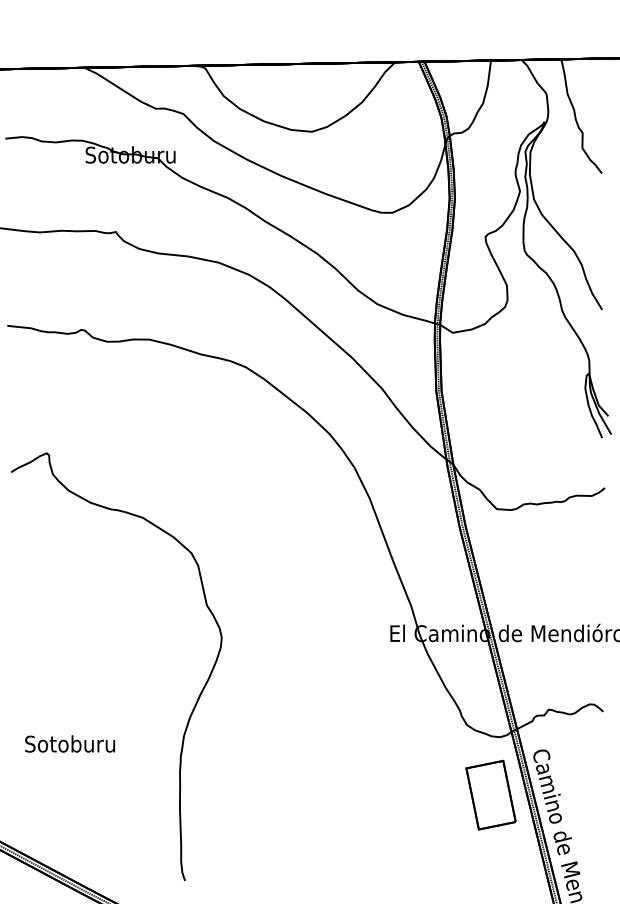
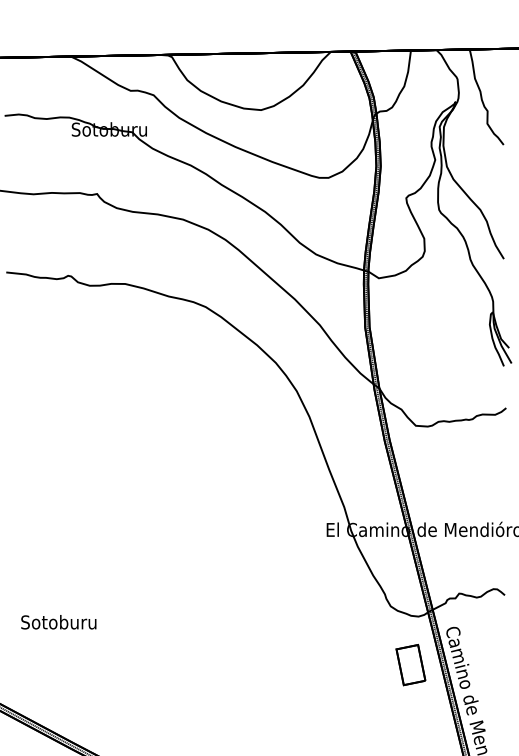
part: (195, 702) -> (163, 587), removed
part: (490, 794) -> (410, 664), size x0.7

